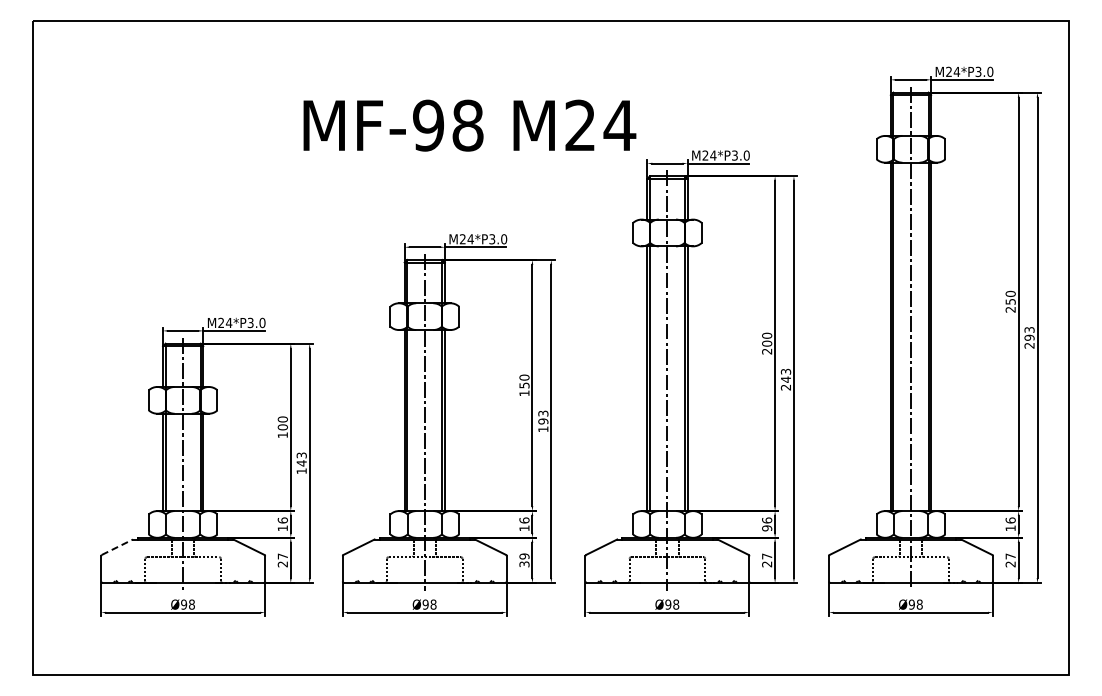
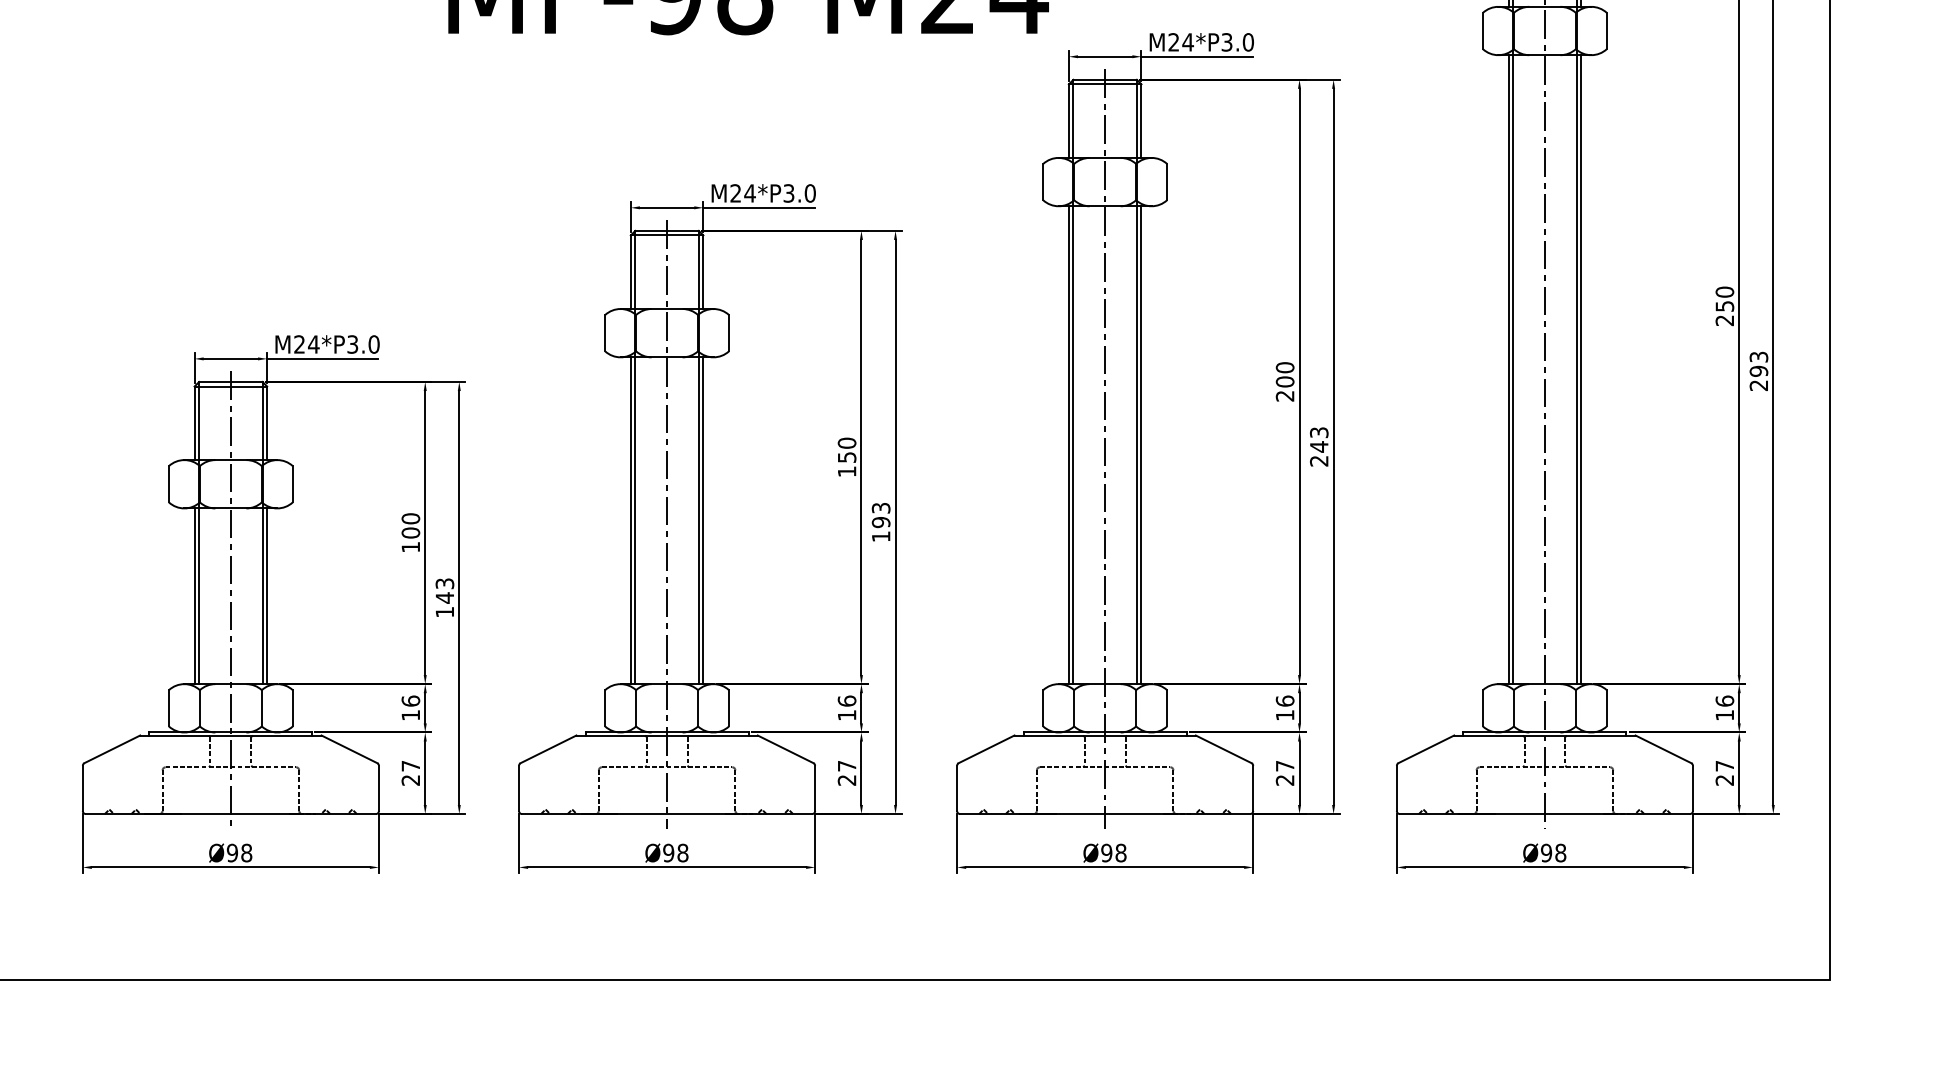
text: (767, 528) -> (1285, 715), 96 -> 16
line: (117, 547) -> (112, 749), dashed -> solid
text: (524, 560) -> (847, 773), 39 -> 27

